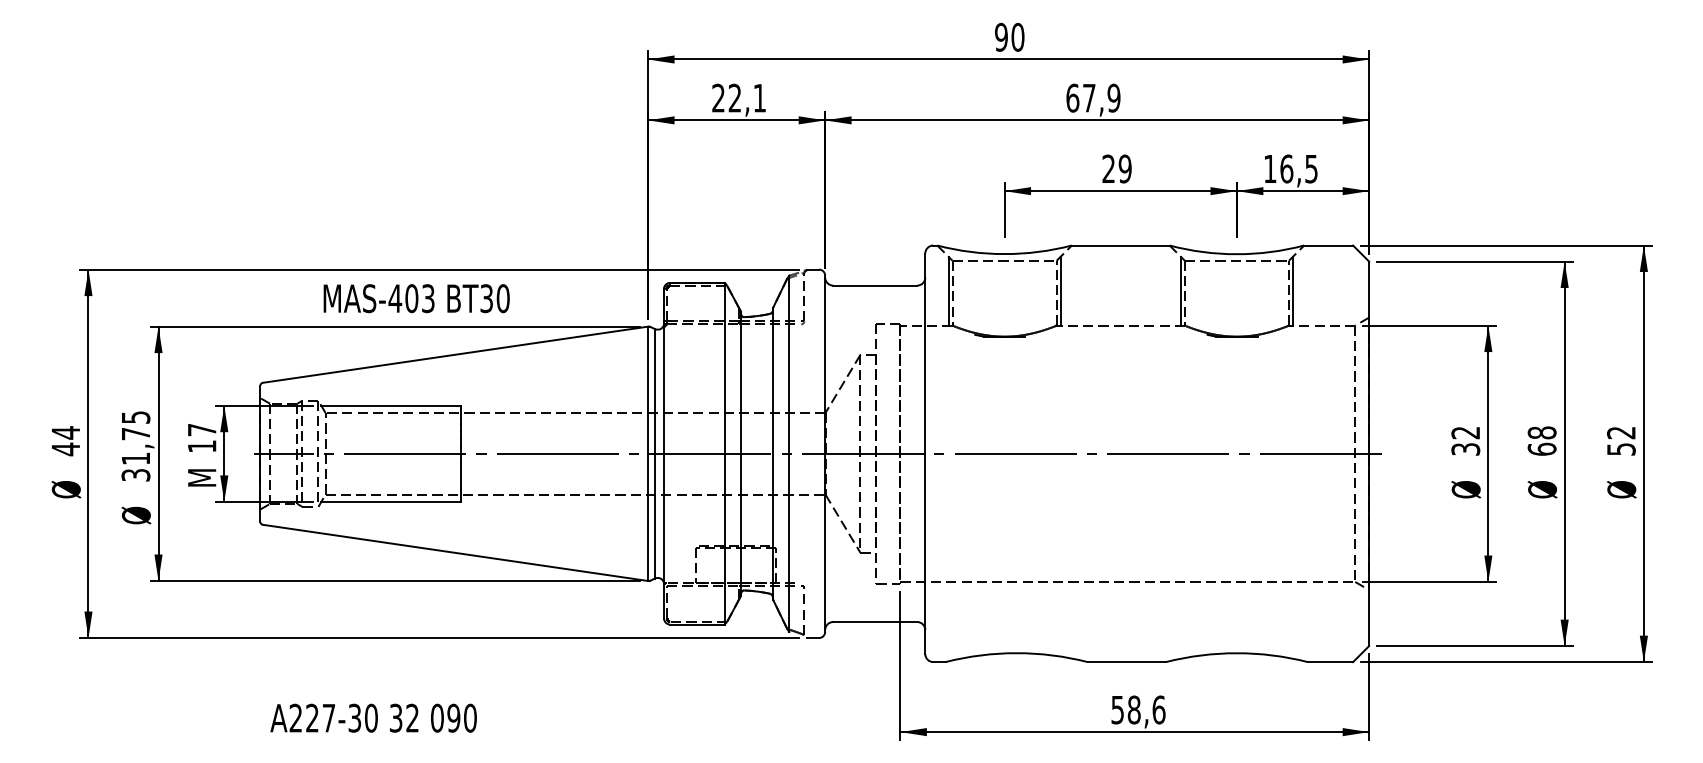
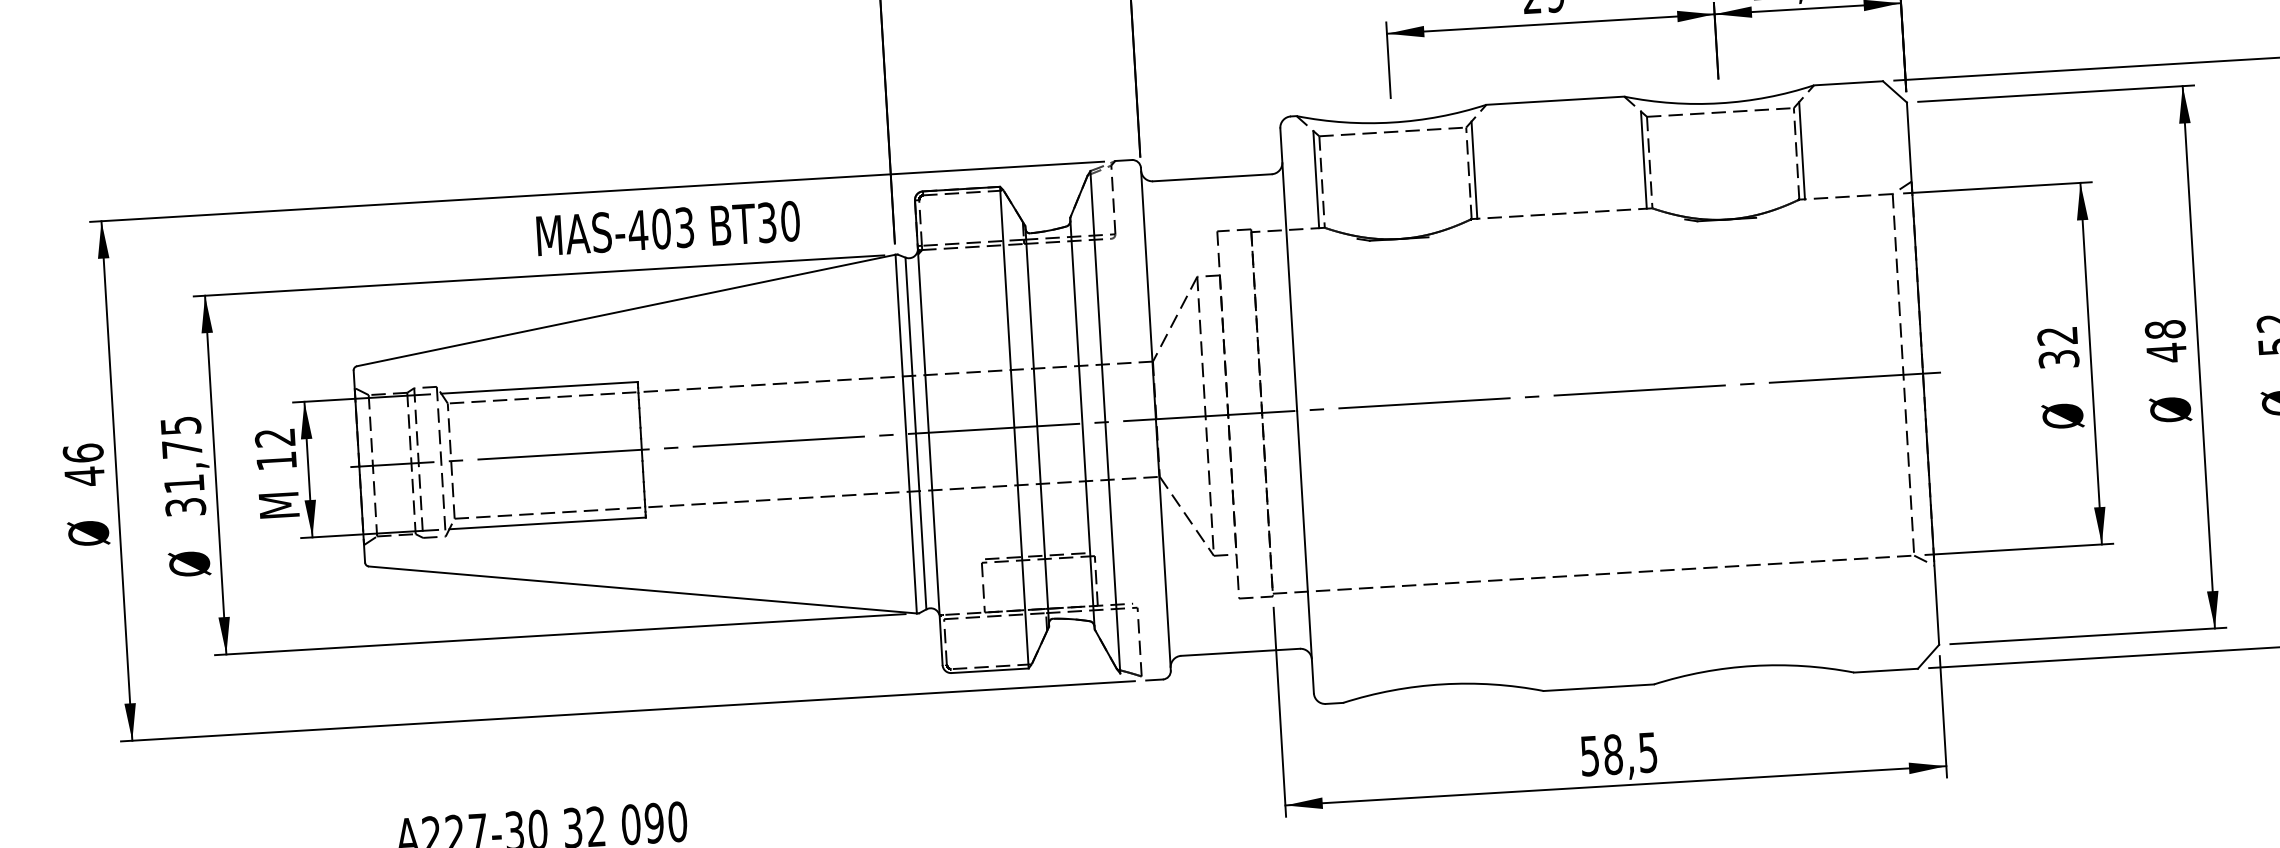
text: (416, 298) -> (668, 228), moved
text: (201, 430) -> (274, 438), 17 -> 12
text: (65, 432) -> (82, 452), 44 -> 46
text: (1541, 449) -> (2165, 353), 68 -> 48
text: (1158, 709) -> (1647, 751), 58,6 -> 58,5

